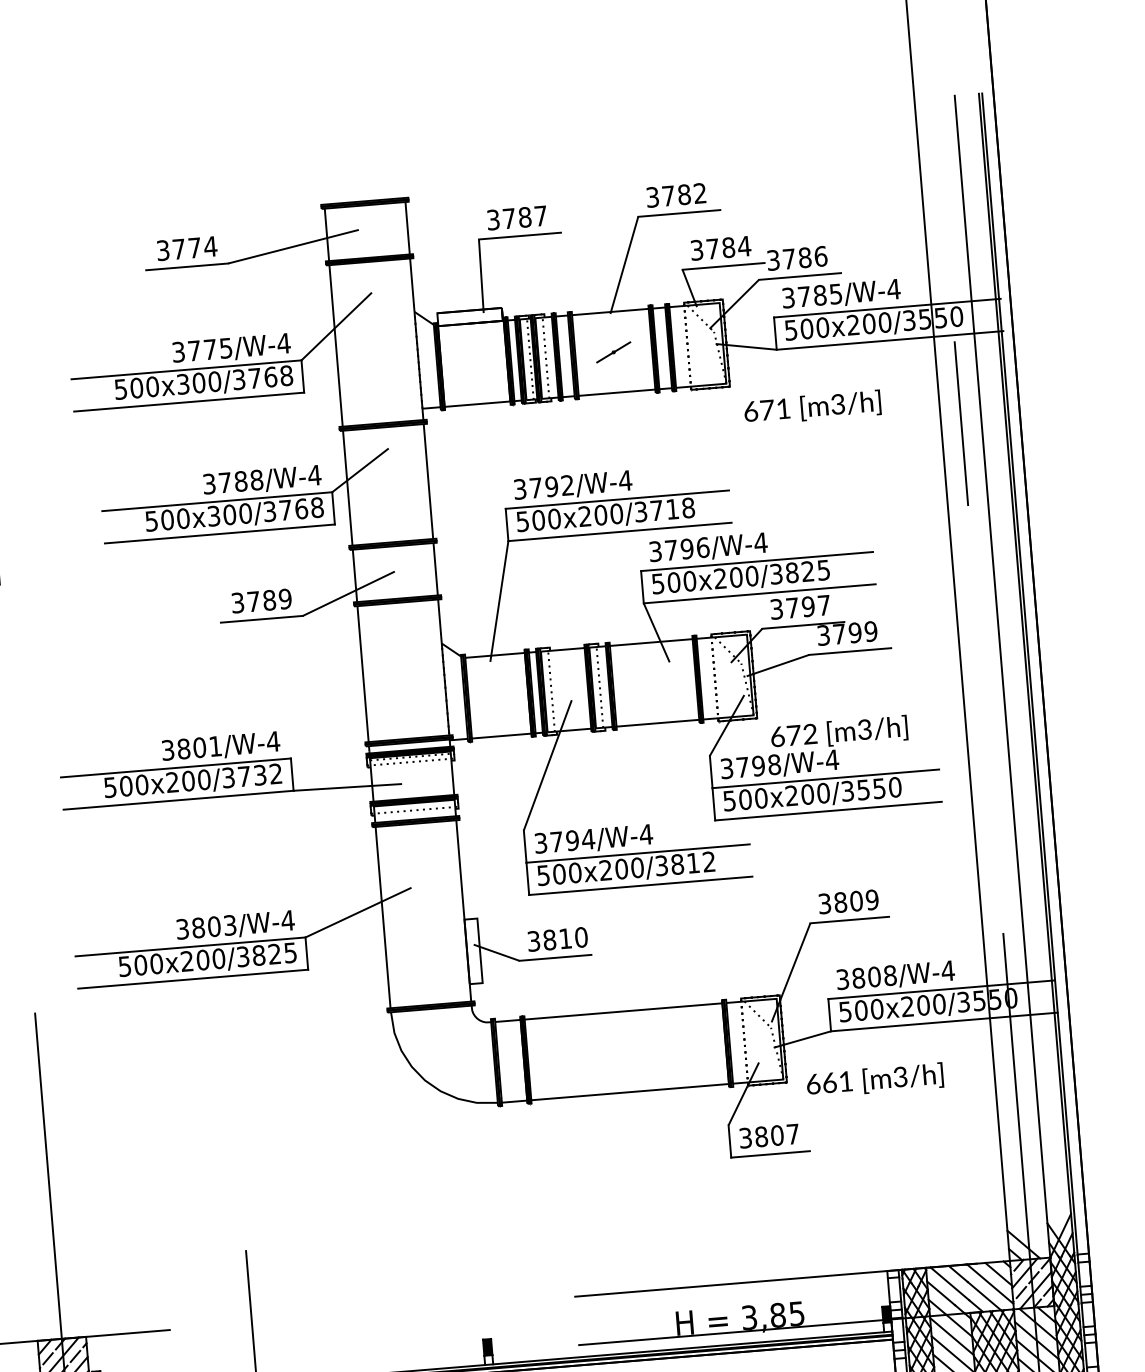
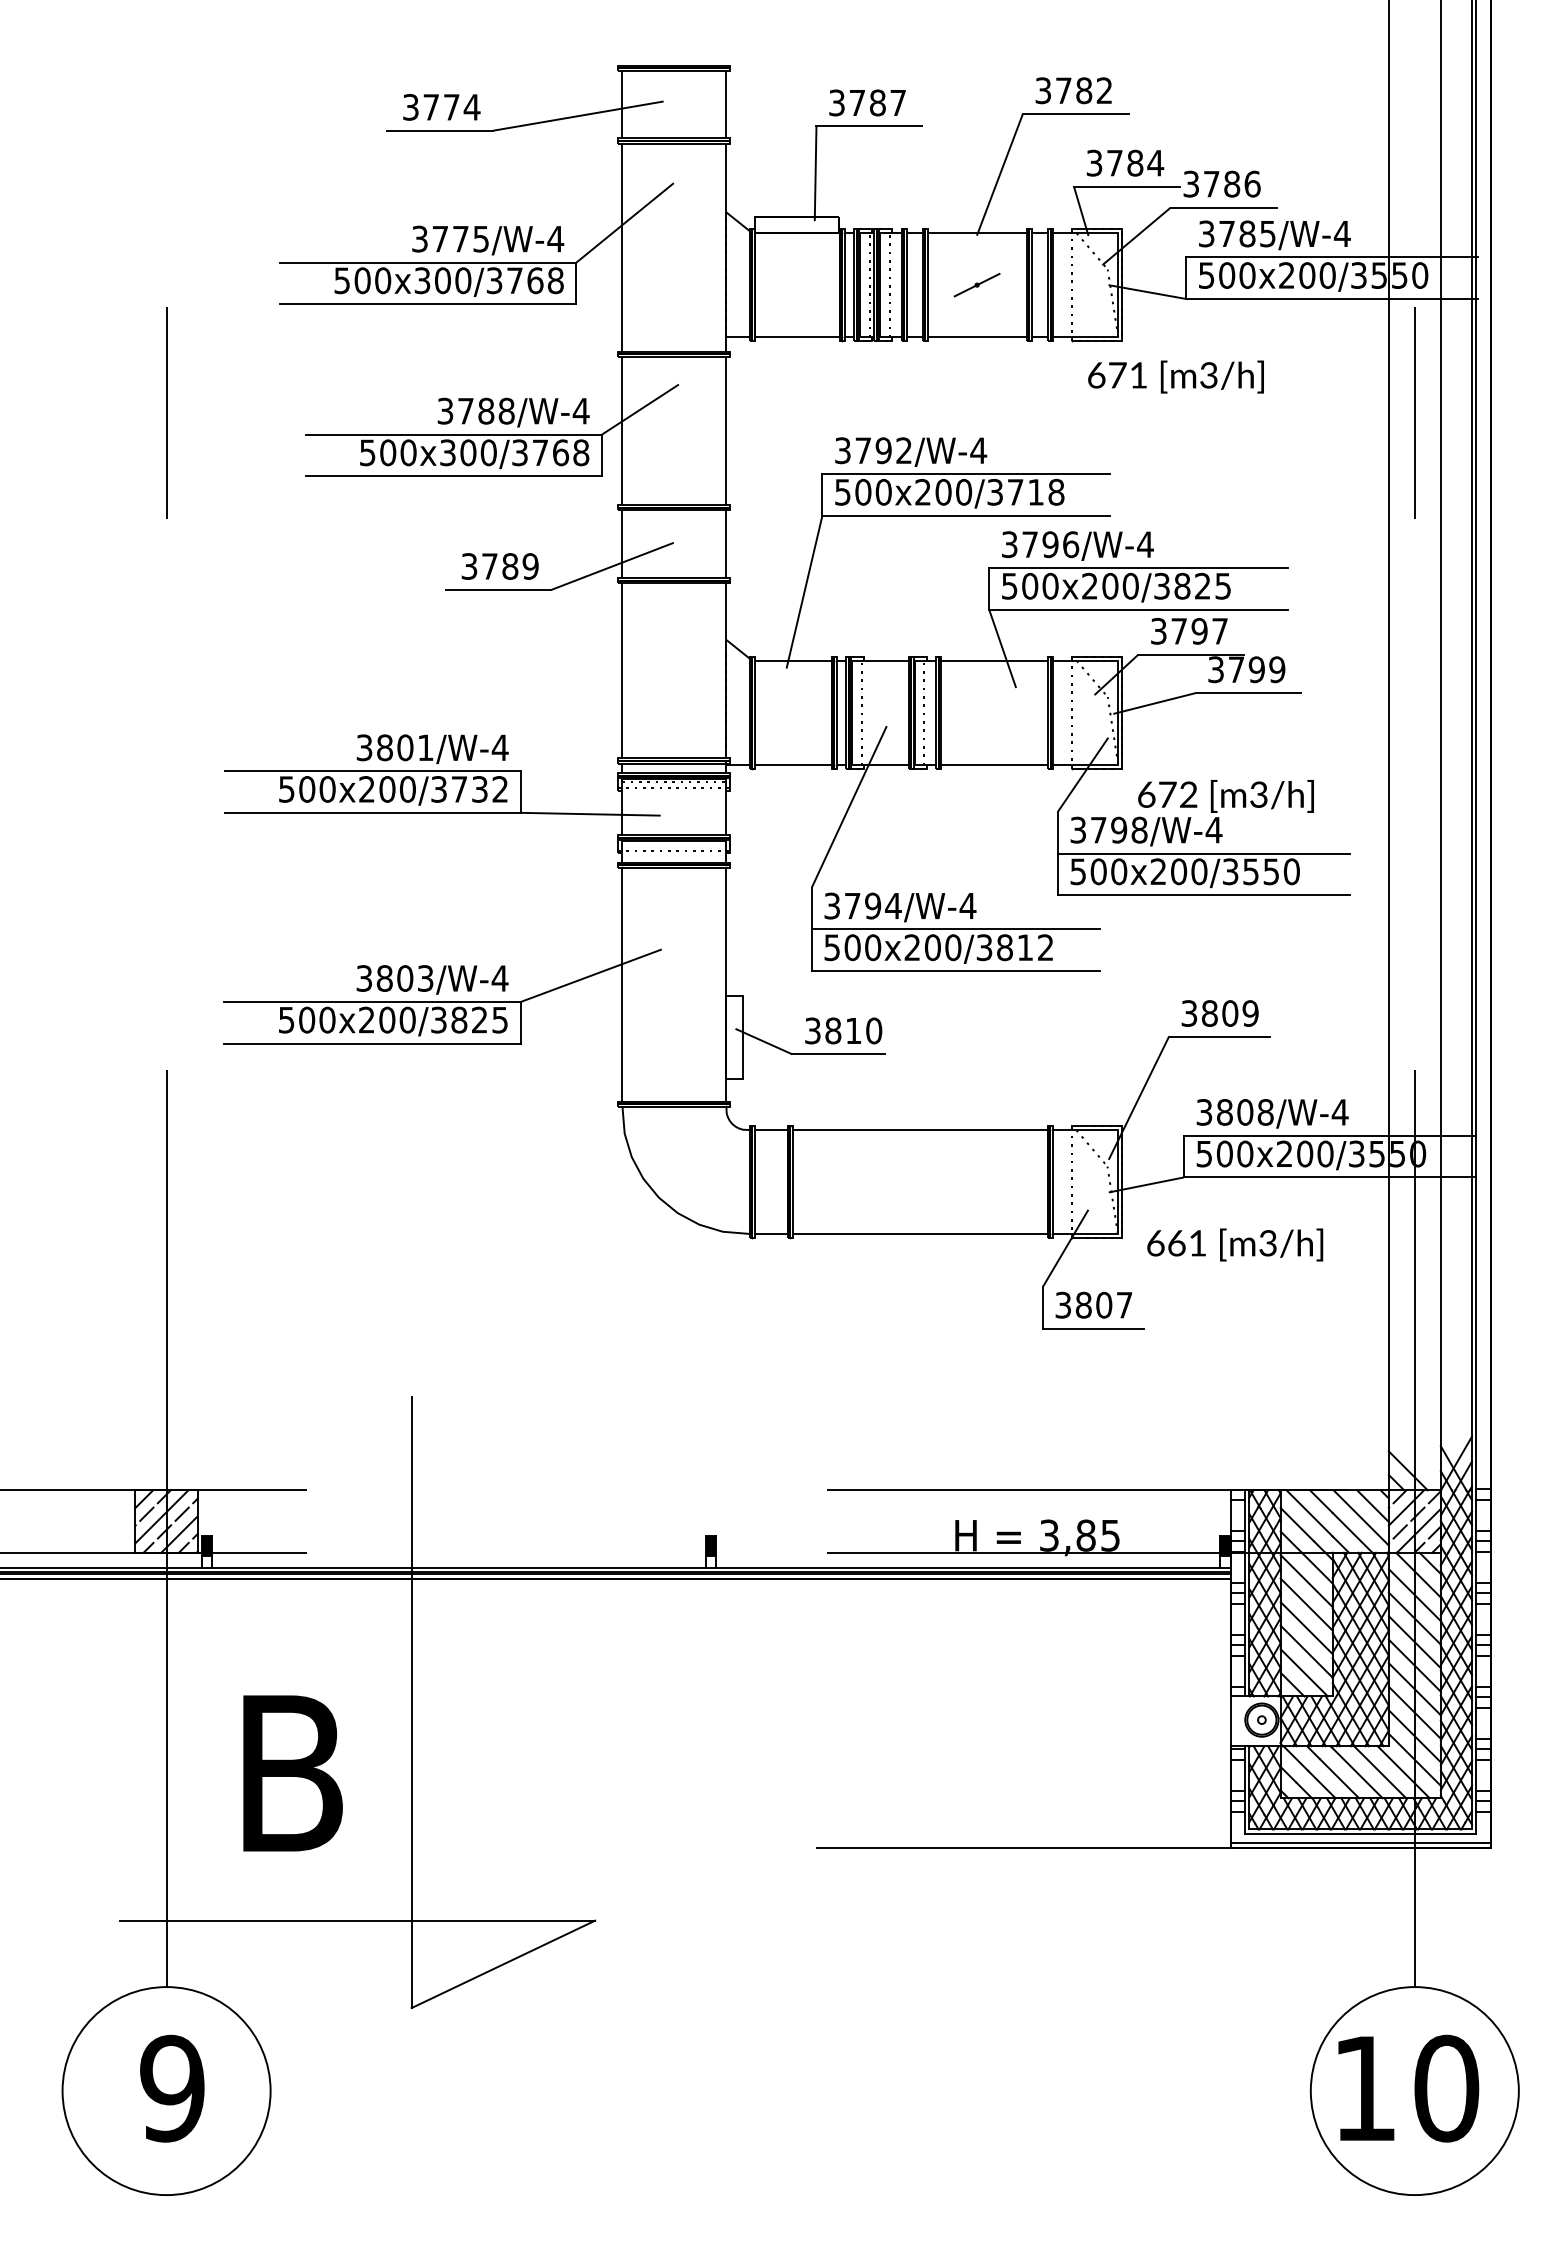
text: (812, 407) -> (1175, 376), moved

